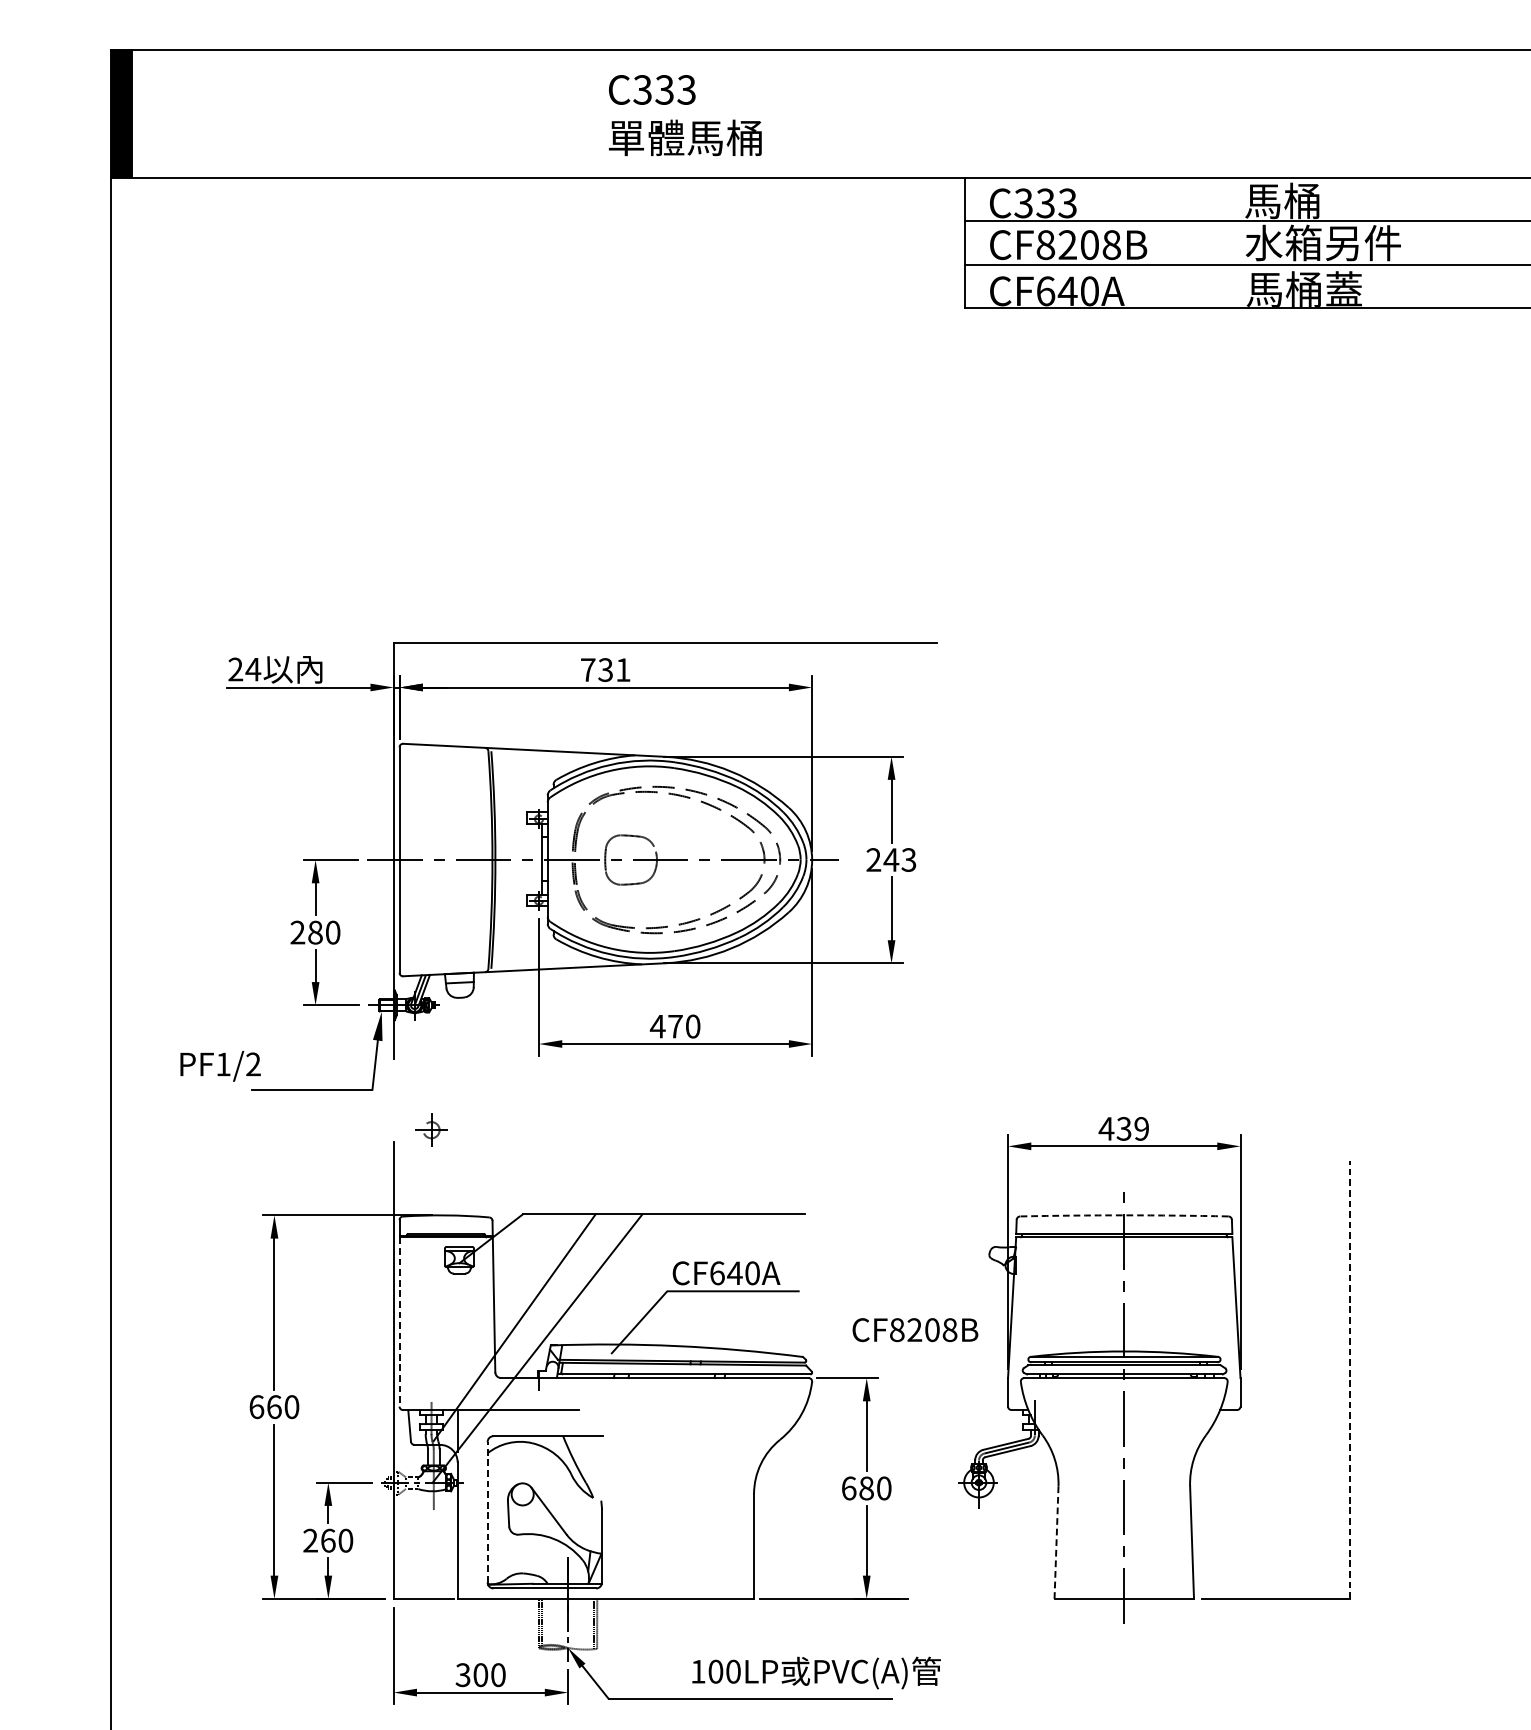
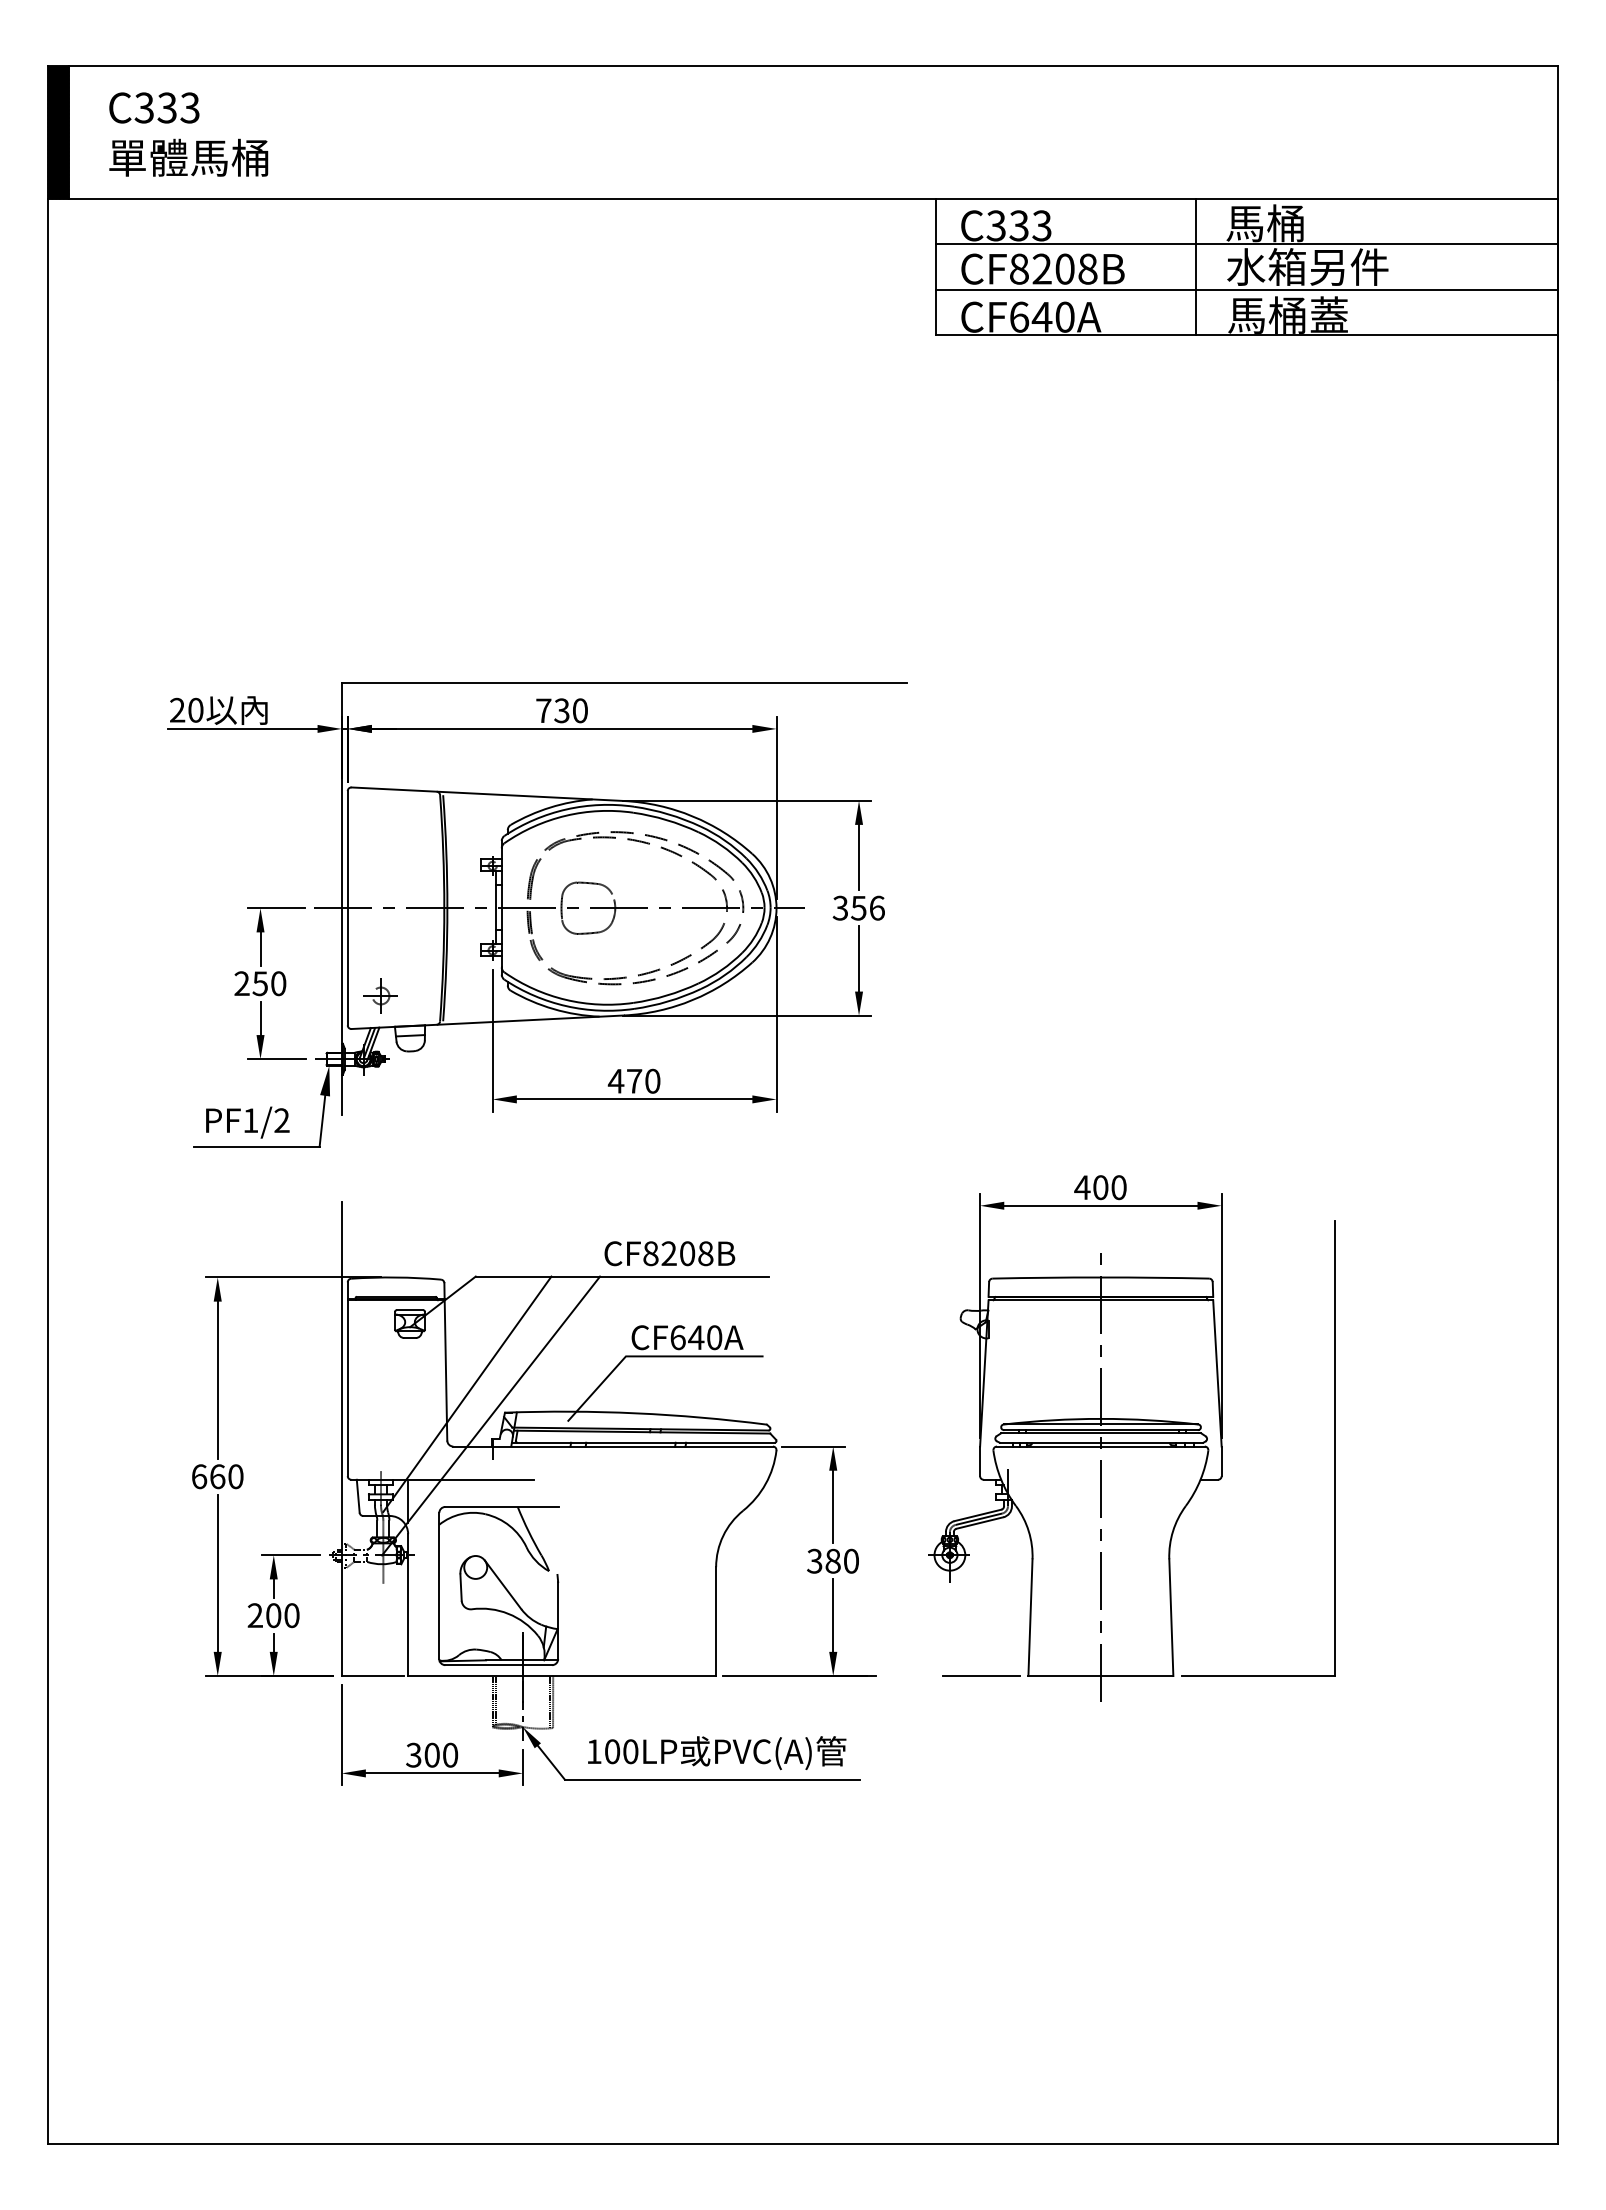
text: (685, 115) -> (188, 134), moved
line: (1215, 243) -> (1195, 267), added
text: (253, 668) -> (195, 709), 24 -> 20
text: (623, 669) -> (580, 710), 731 -> 730
text: (891, 859) -> (858, 907), 243 -> 356
text: (315, 932) -> (260, 983), 280 -> 250
text: (220, 1066) -> (247, 1122), moved
text: (1132, 1128) -> (1109, 1187), 439 -> 400
part: (431, 1129) -> (380, 995), moved
arc: (1123, 1215) -> (1100, 1277), dashed -> solid
line: (399, 1322) -> (347, 1388), dashed -> solid
text: (915, 1329) -> (669, 1253), moved
line: (1350, 1379) -> (1335, 1448), dashed -> solid
text: (848, 1487) -> (814, 1560), 680 -> 380
line: (487, 1511) -> (439, 1585), dashed -> solid
text: (328, 1540) -> (273, 1615), 260 -> 200
line: (1056, 1542) -> (1030, 1617), dashed -> solid
line: (1009, 1599) -> (981, 1676), added
text: (816, 1673) -> (717, 1753), moved

